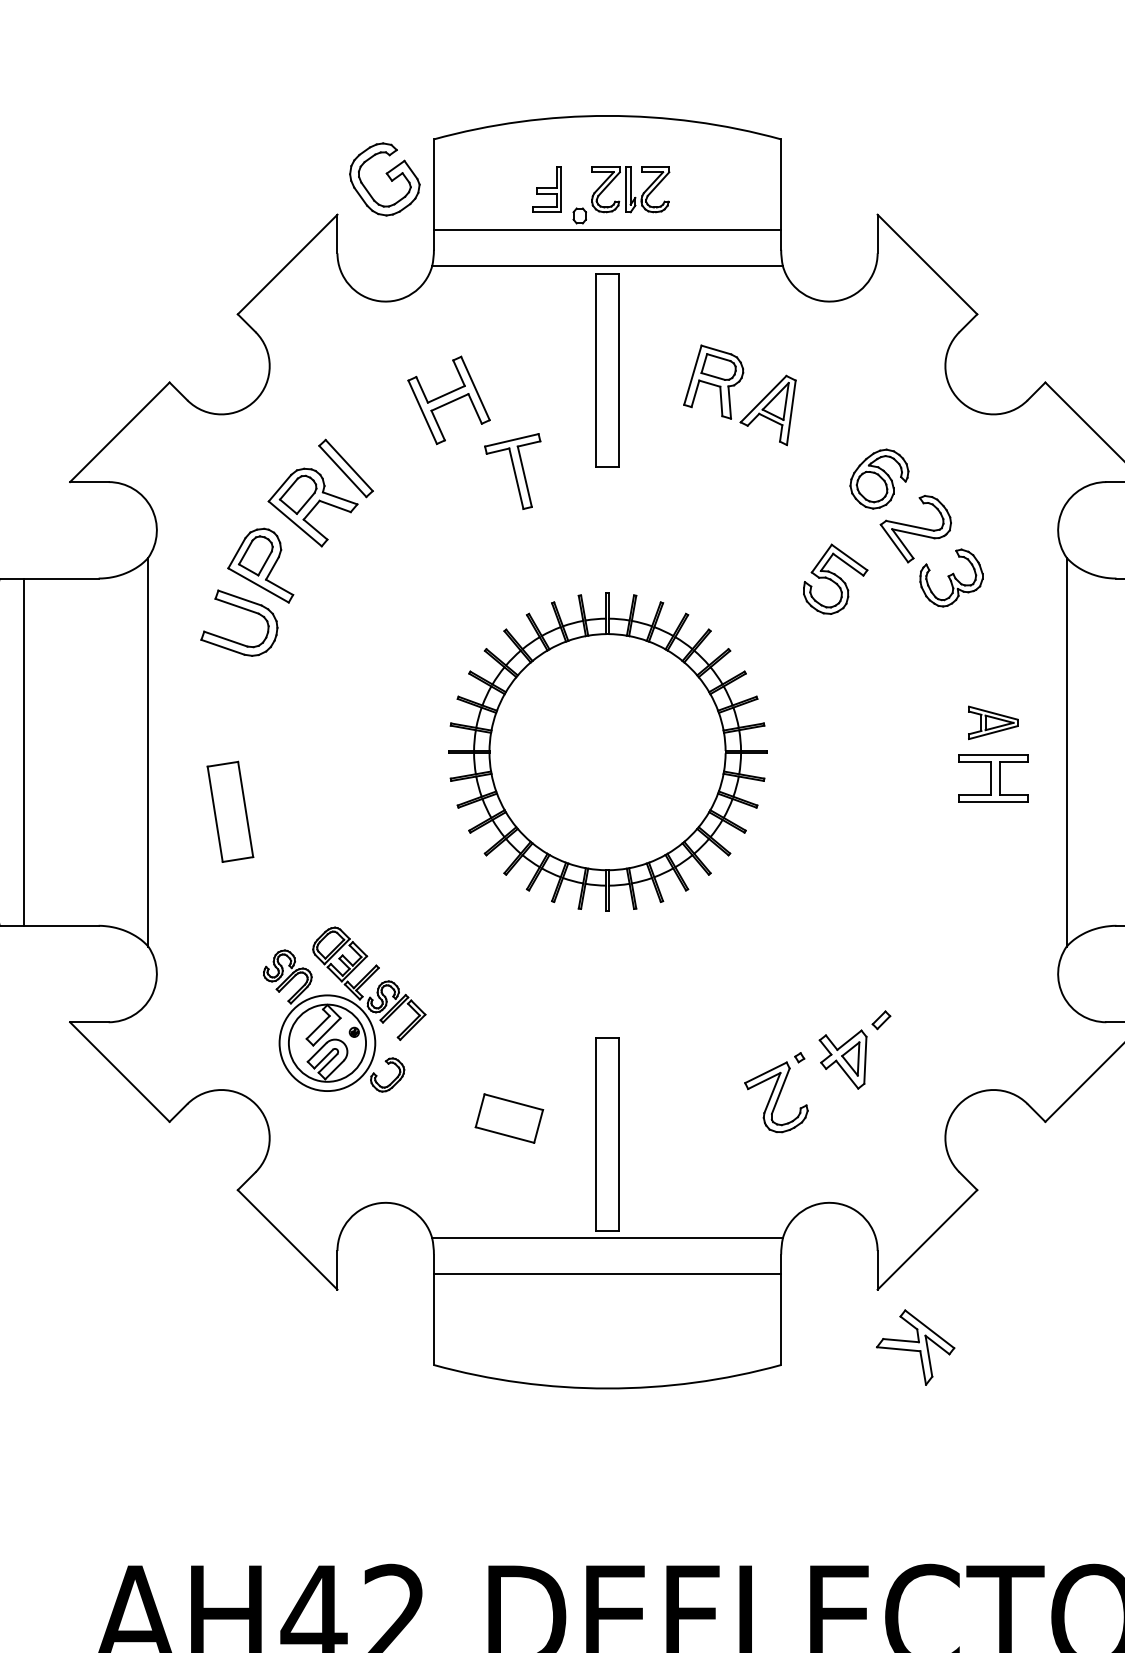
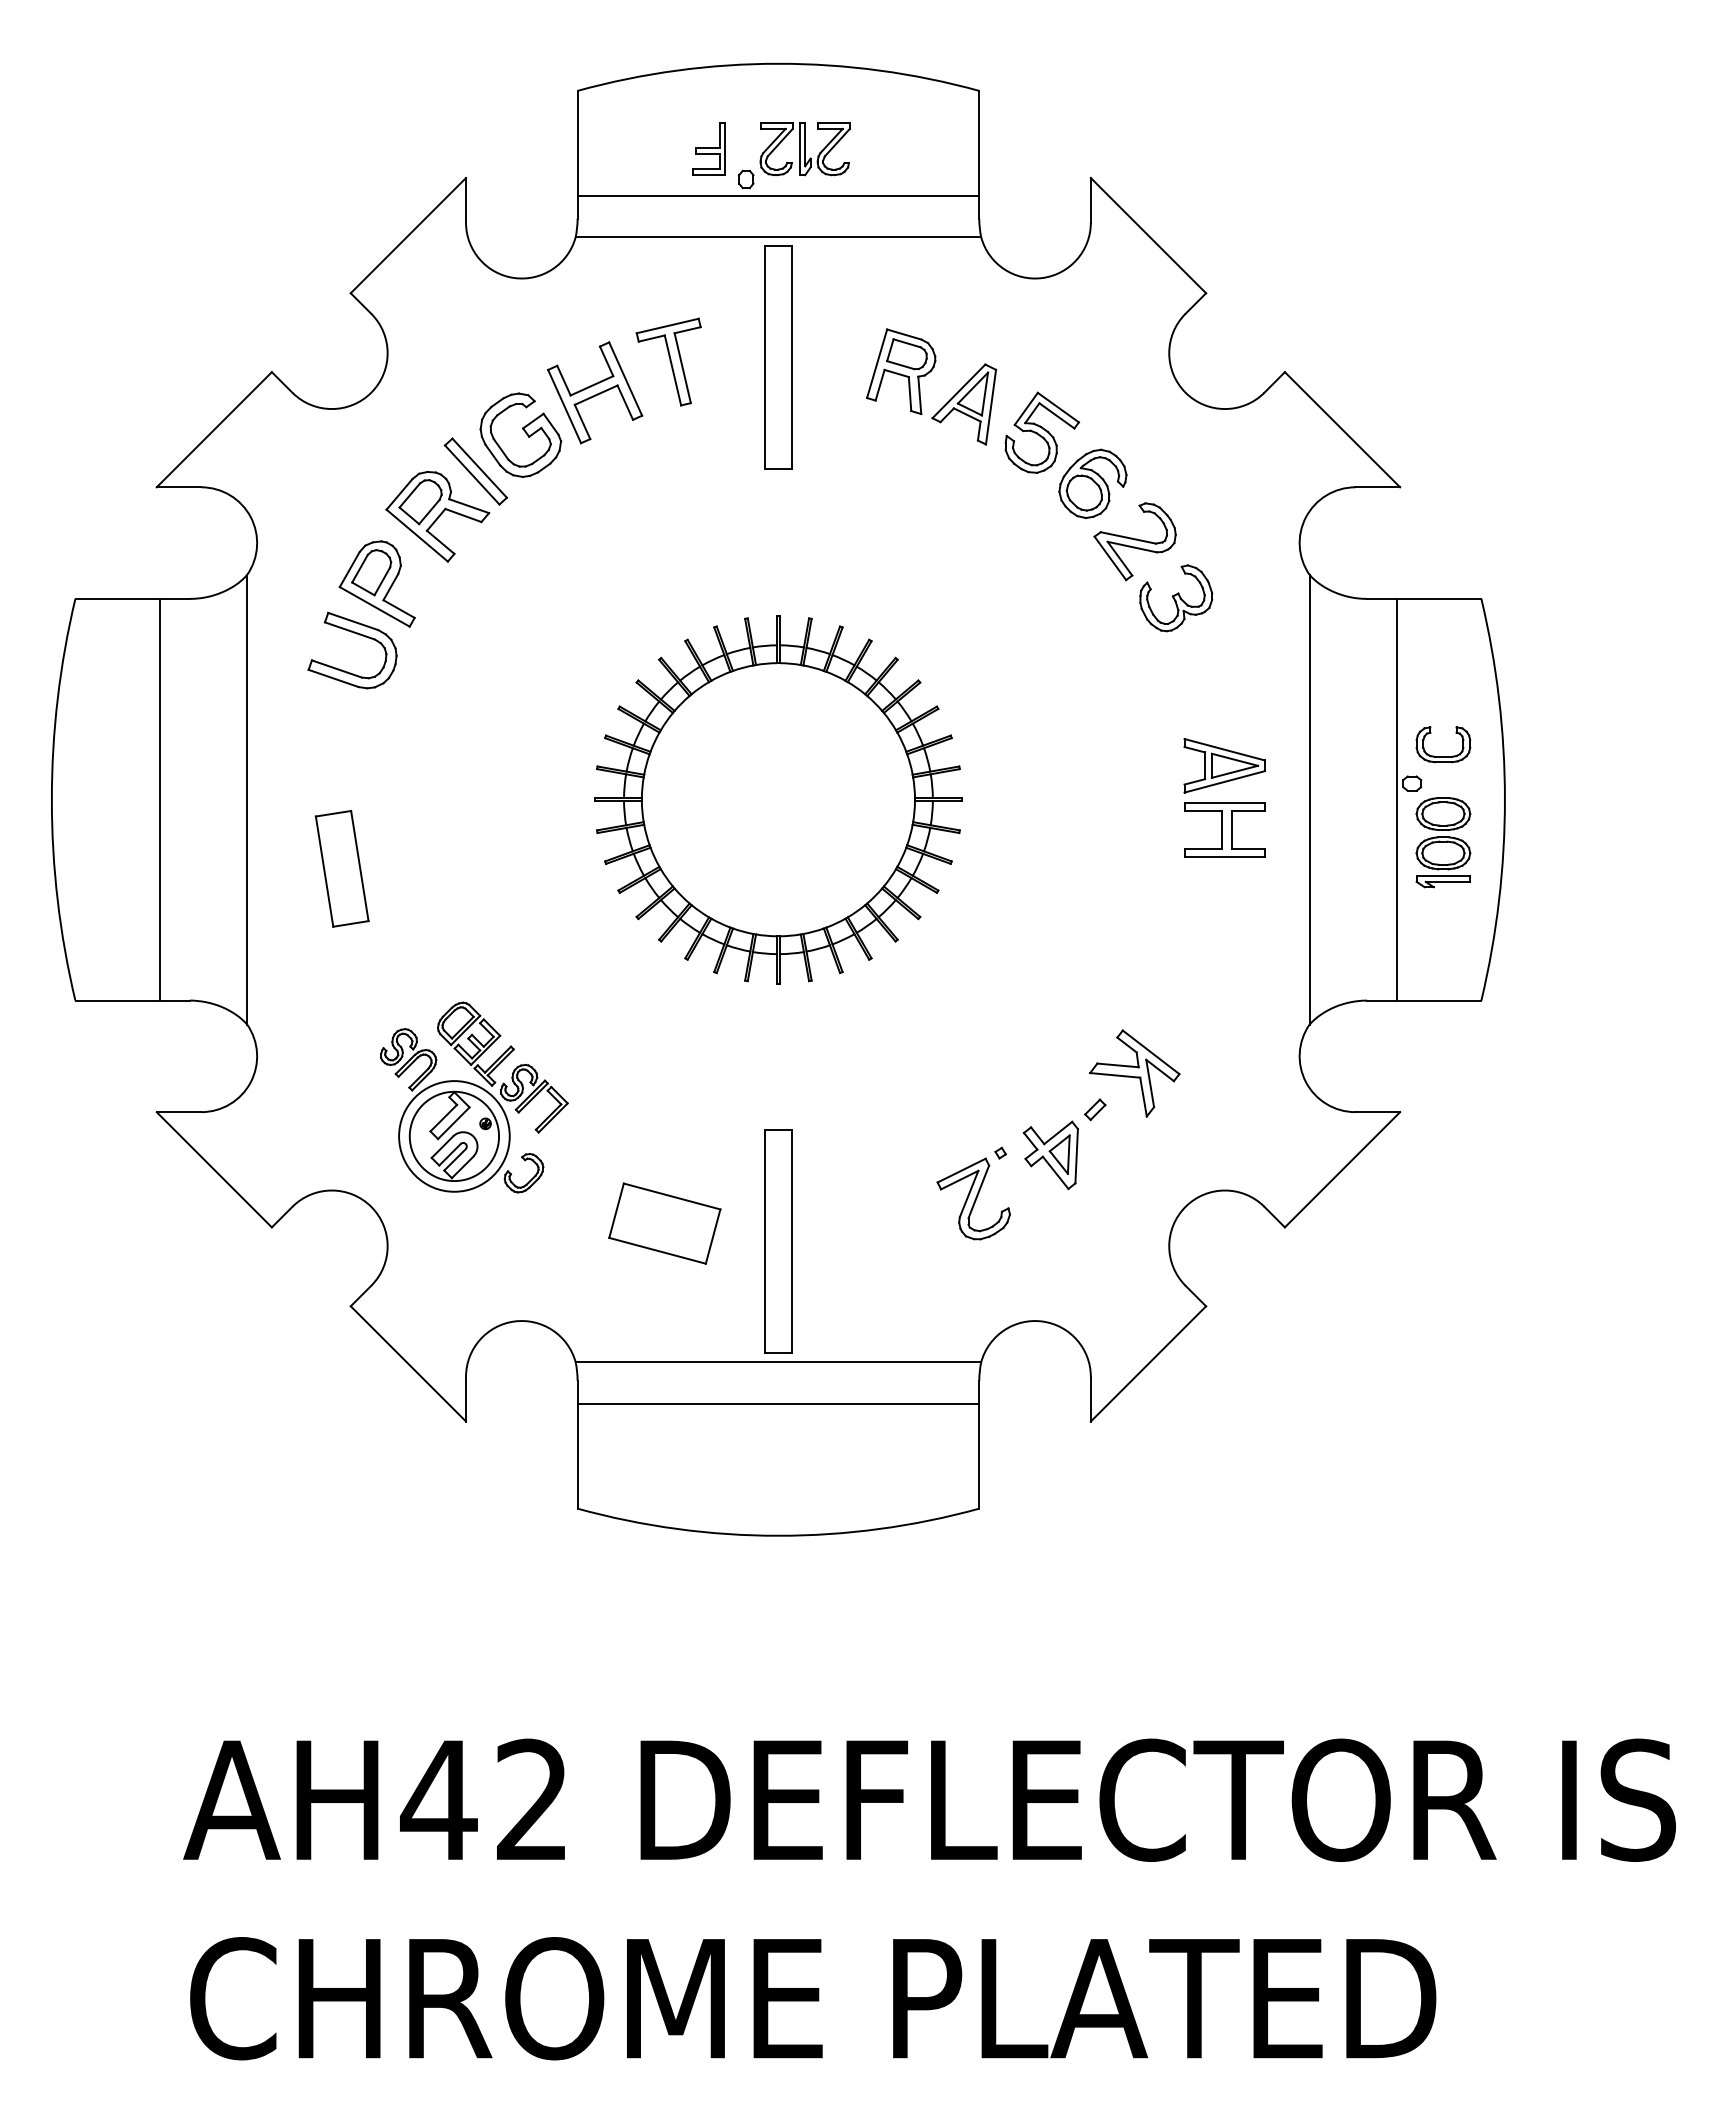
part: (384, 178) -> (520, 434), moved
part: (512, 471) -> (668, 361), moved
part: (835, 579) -> (1042, 432), moved
part: (993, 722) -> (1224, 765), size x1.43
line: (23, 751) -> (159, 799), moved
part: (509, 1118) -> (664, 1223), size x1.43
part: (915, 1347) -> (1134, 1073), moved

